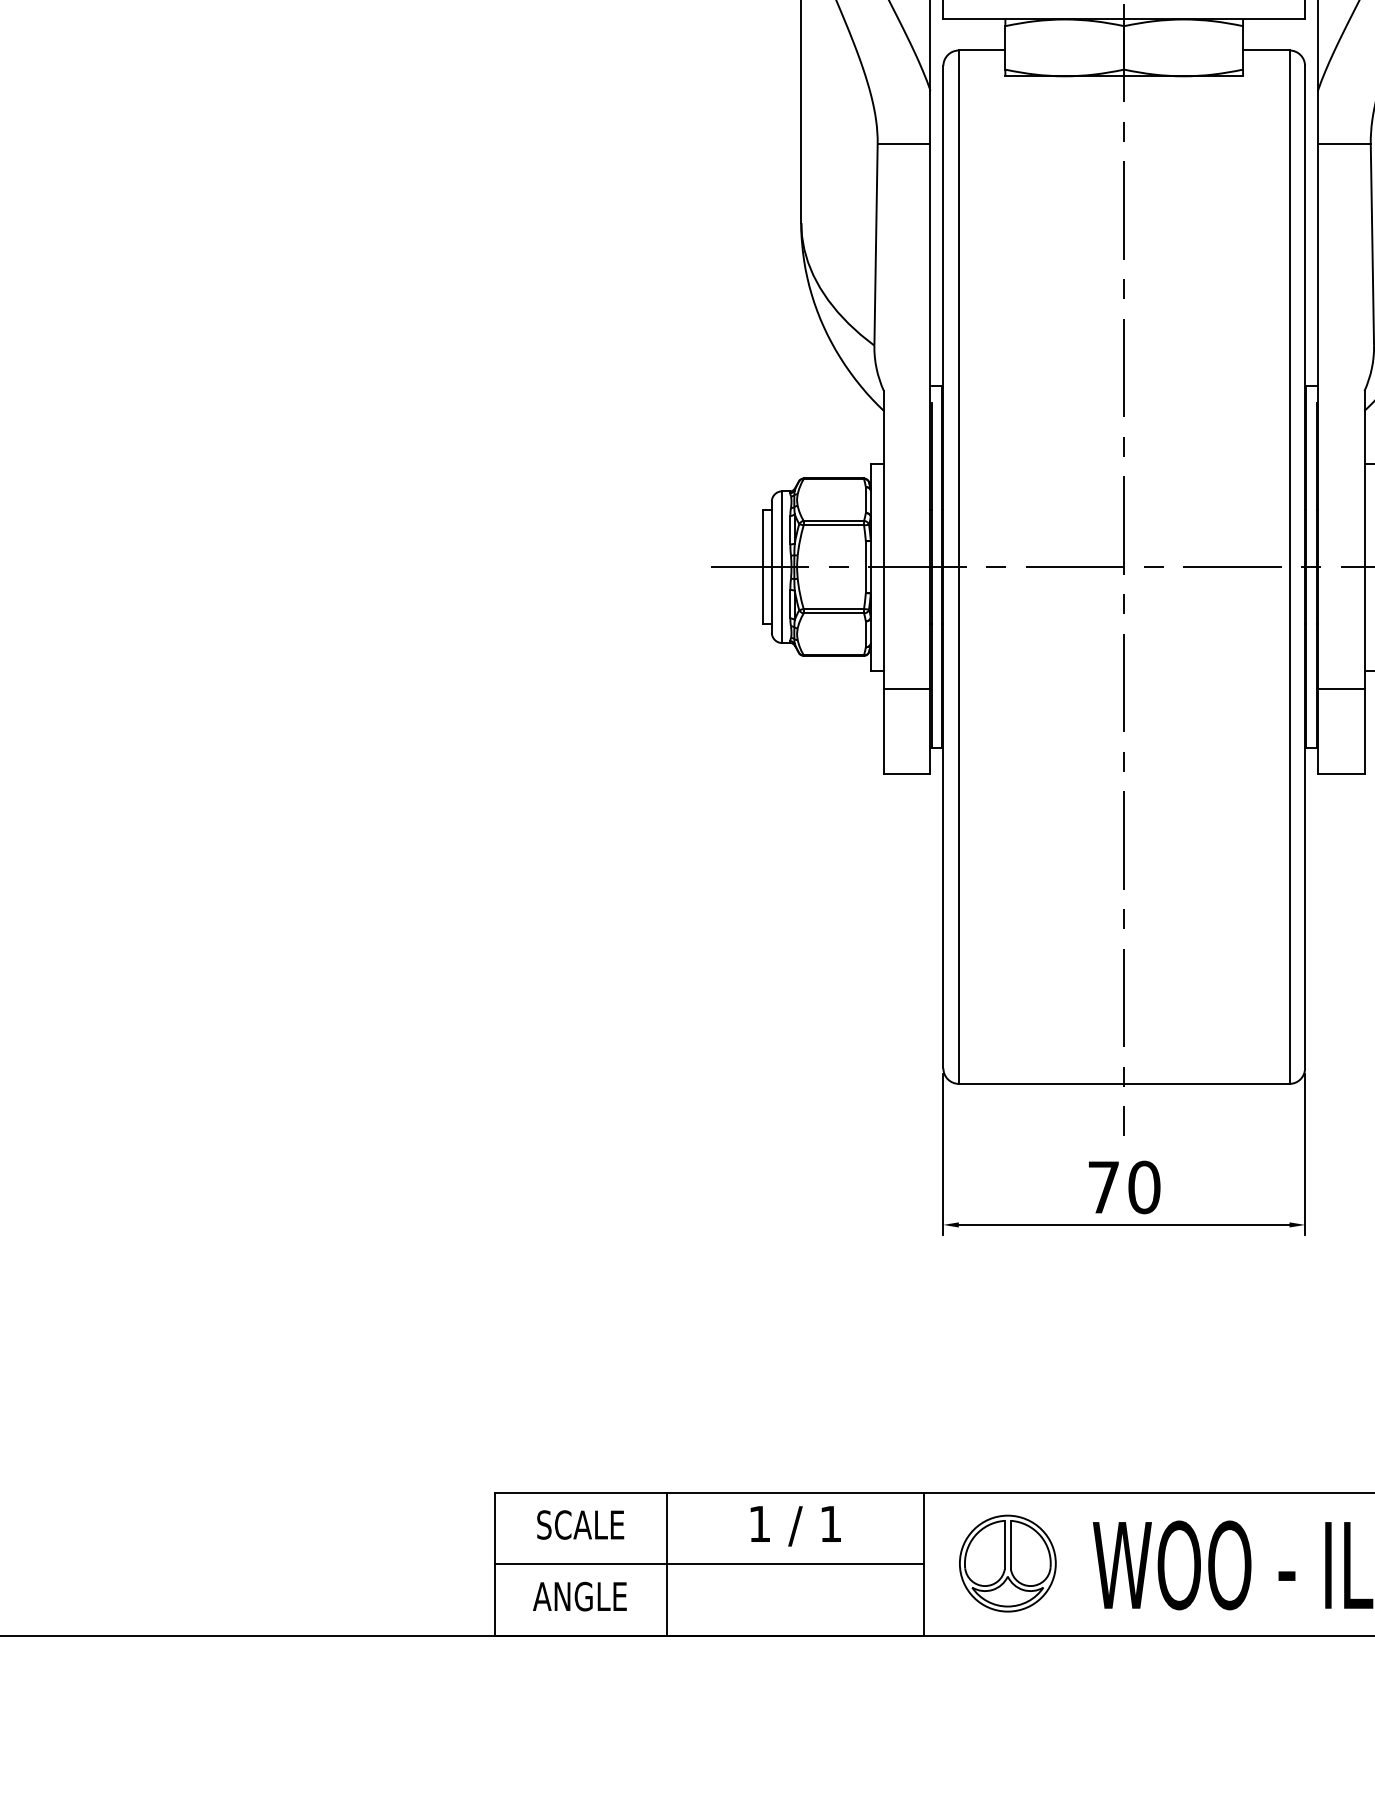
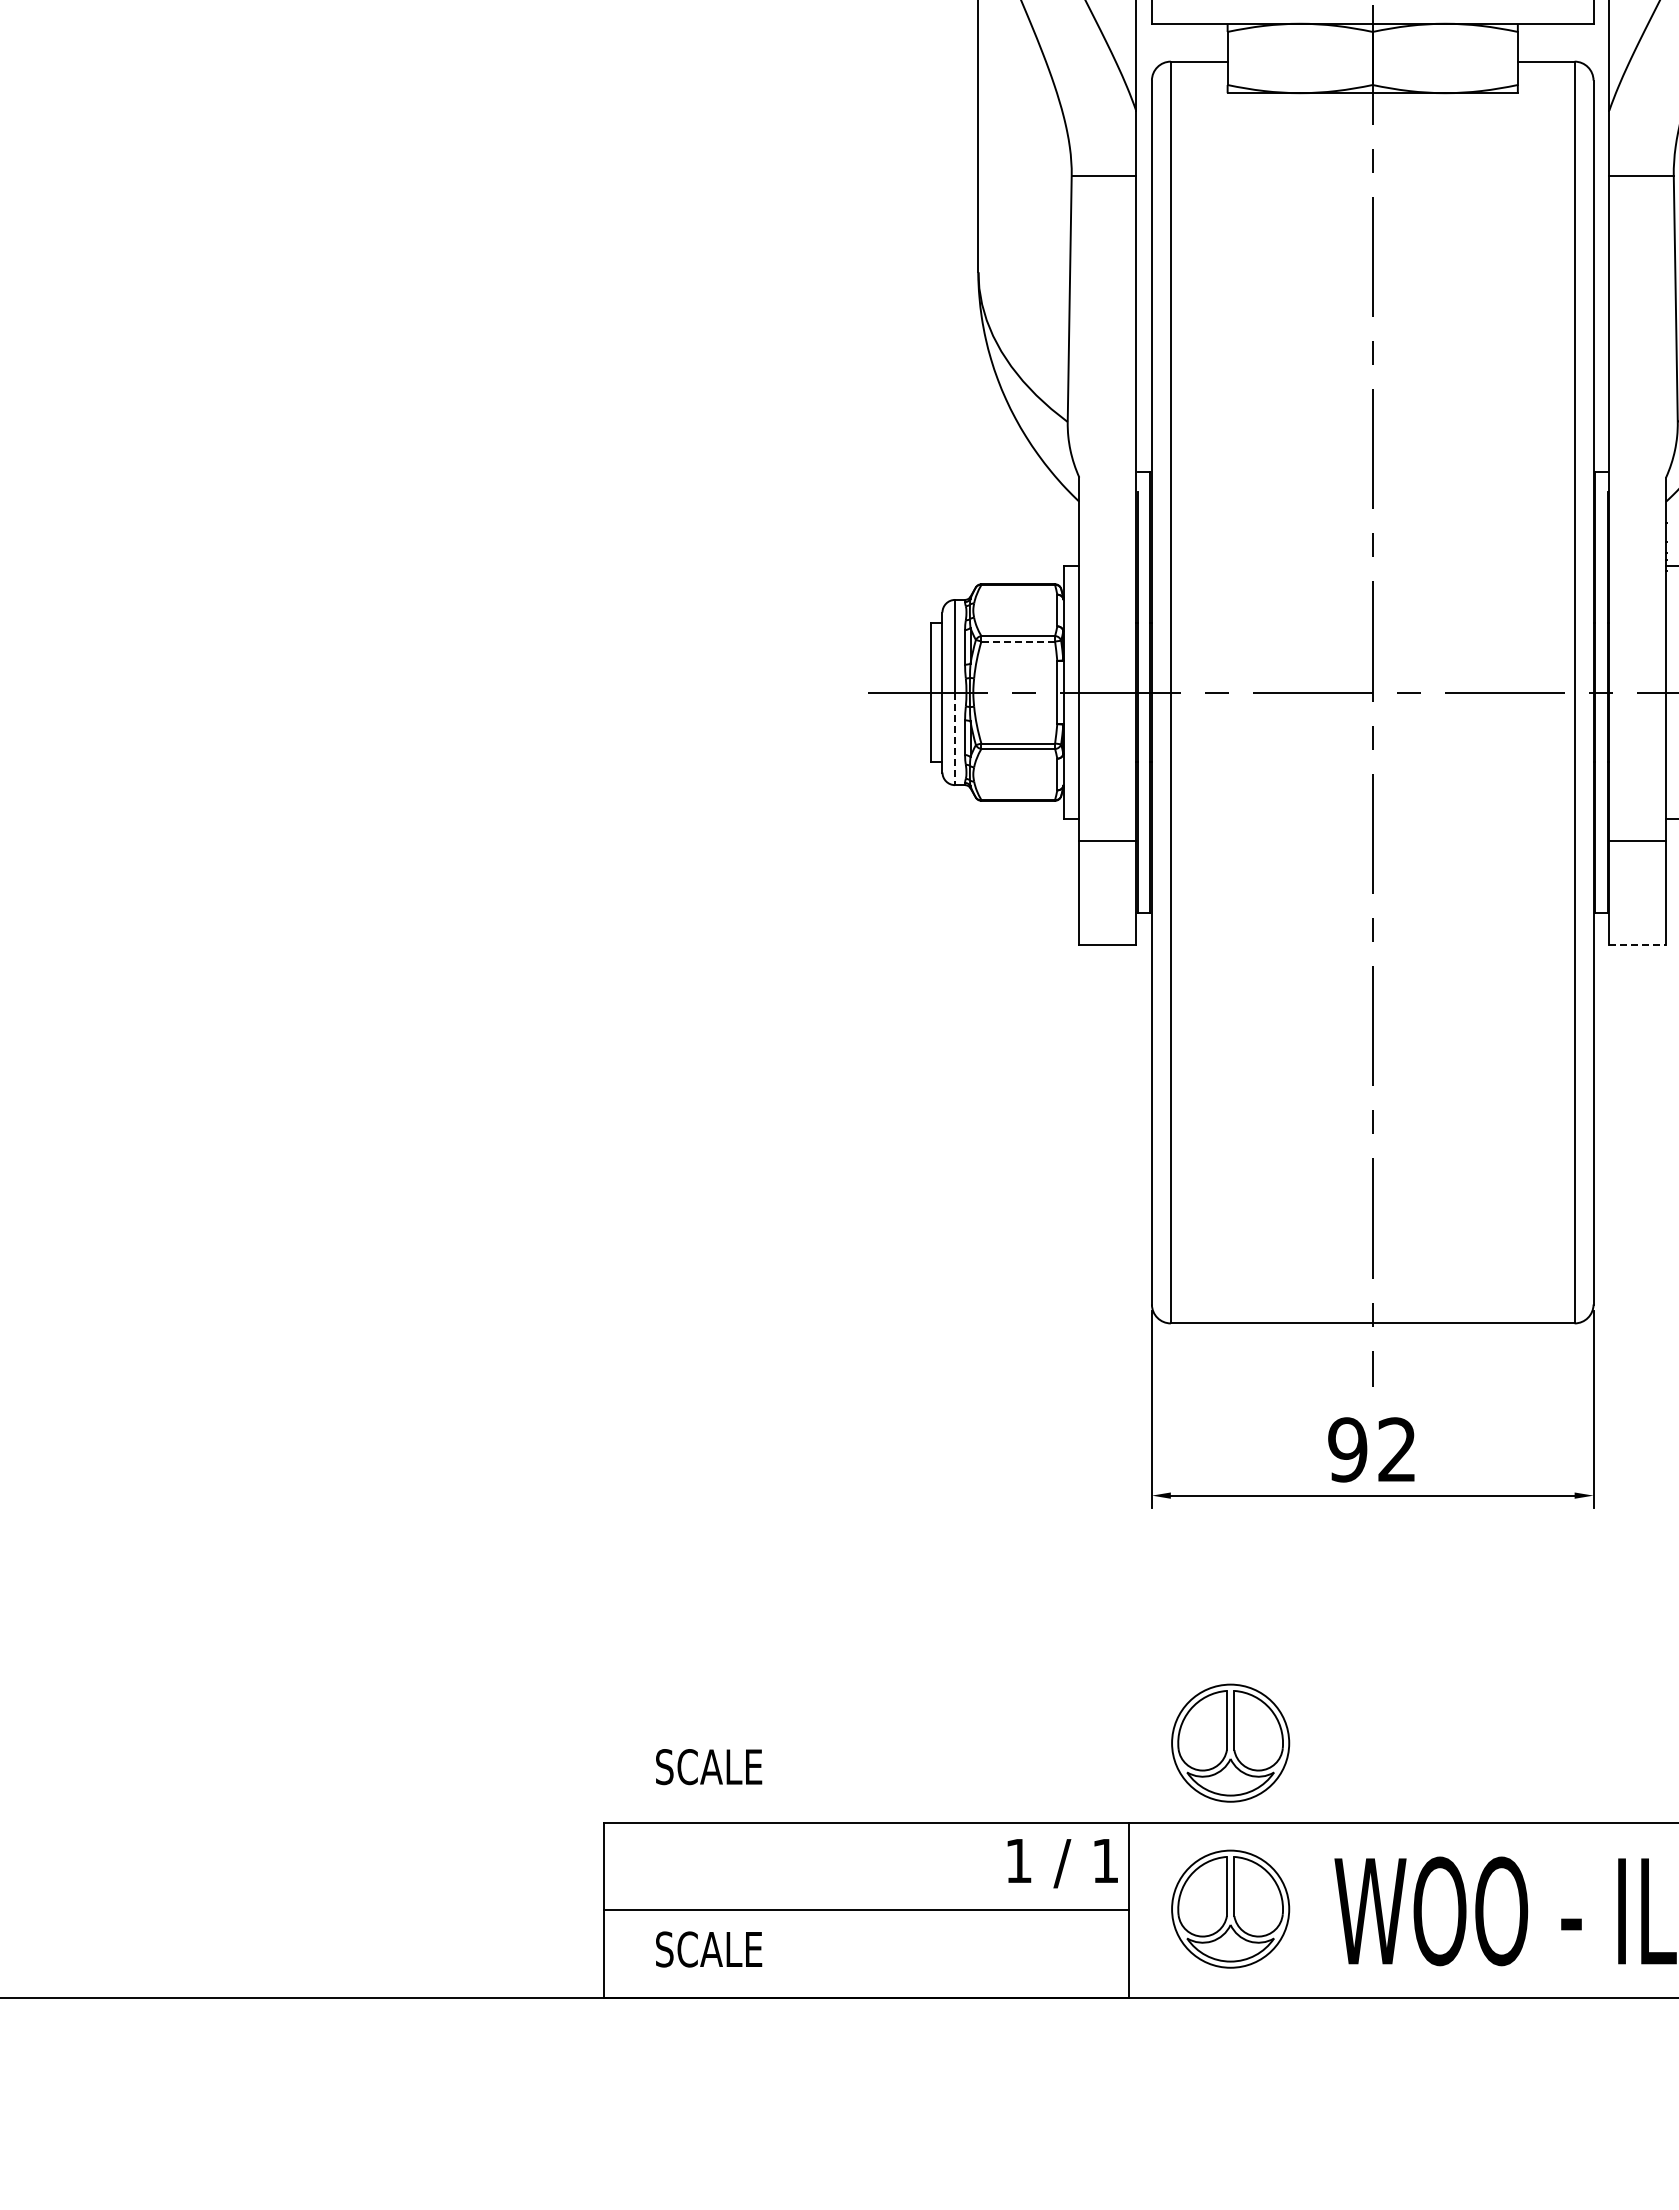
line: (834, 525) -> (1018, 641), solid -> dashed
line: (782, 605) -> (955, 739), solid -> dashed
line: (1341, 773) -> (1638, 944), solid -> dashed
text: (1124, 1187) -> (1372, 1449), 70 -> 92
part: (1007, 1427) -> (1230, 1742), added
text: (581, 1525) -> (709, 1767), moved
text: (795, 1526) -> (1062, 1863), moved
line: (666, 1563) -> (813, 1909), removed
text: (579, 1596) -> (707, 1949), ANGLE -> SCALE

